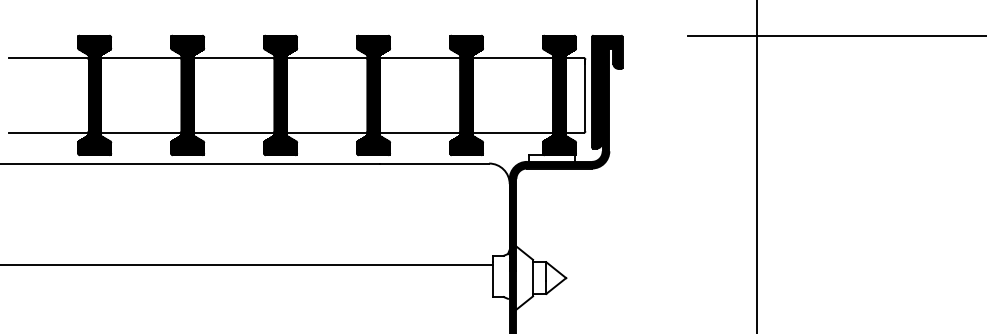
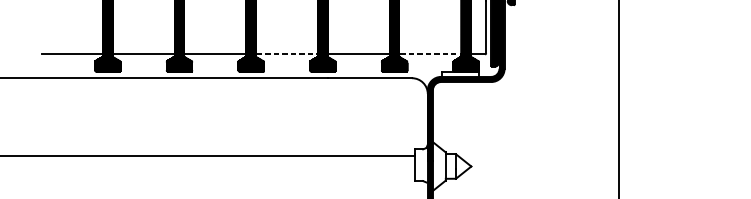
line: (327, 132) -> (287, 54), solid -> dashed
line: (513, 132) -> (430, 54), solid -> dashed

